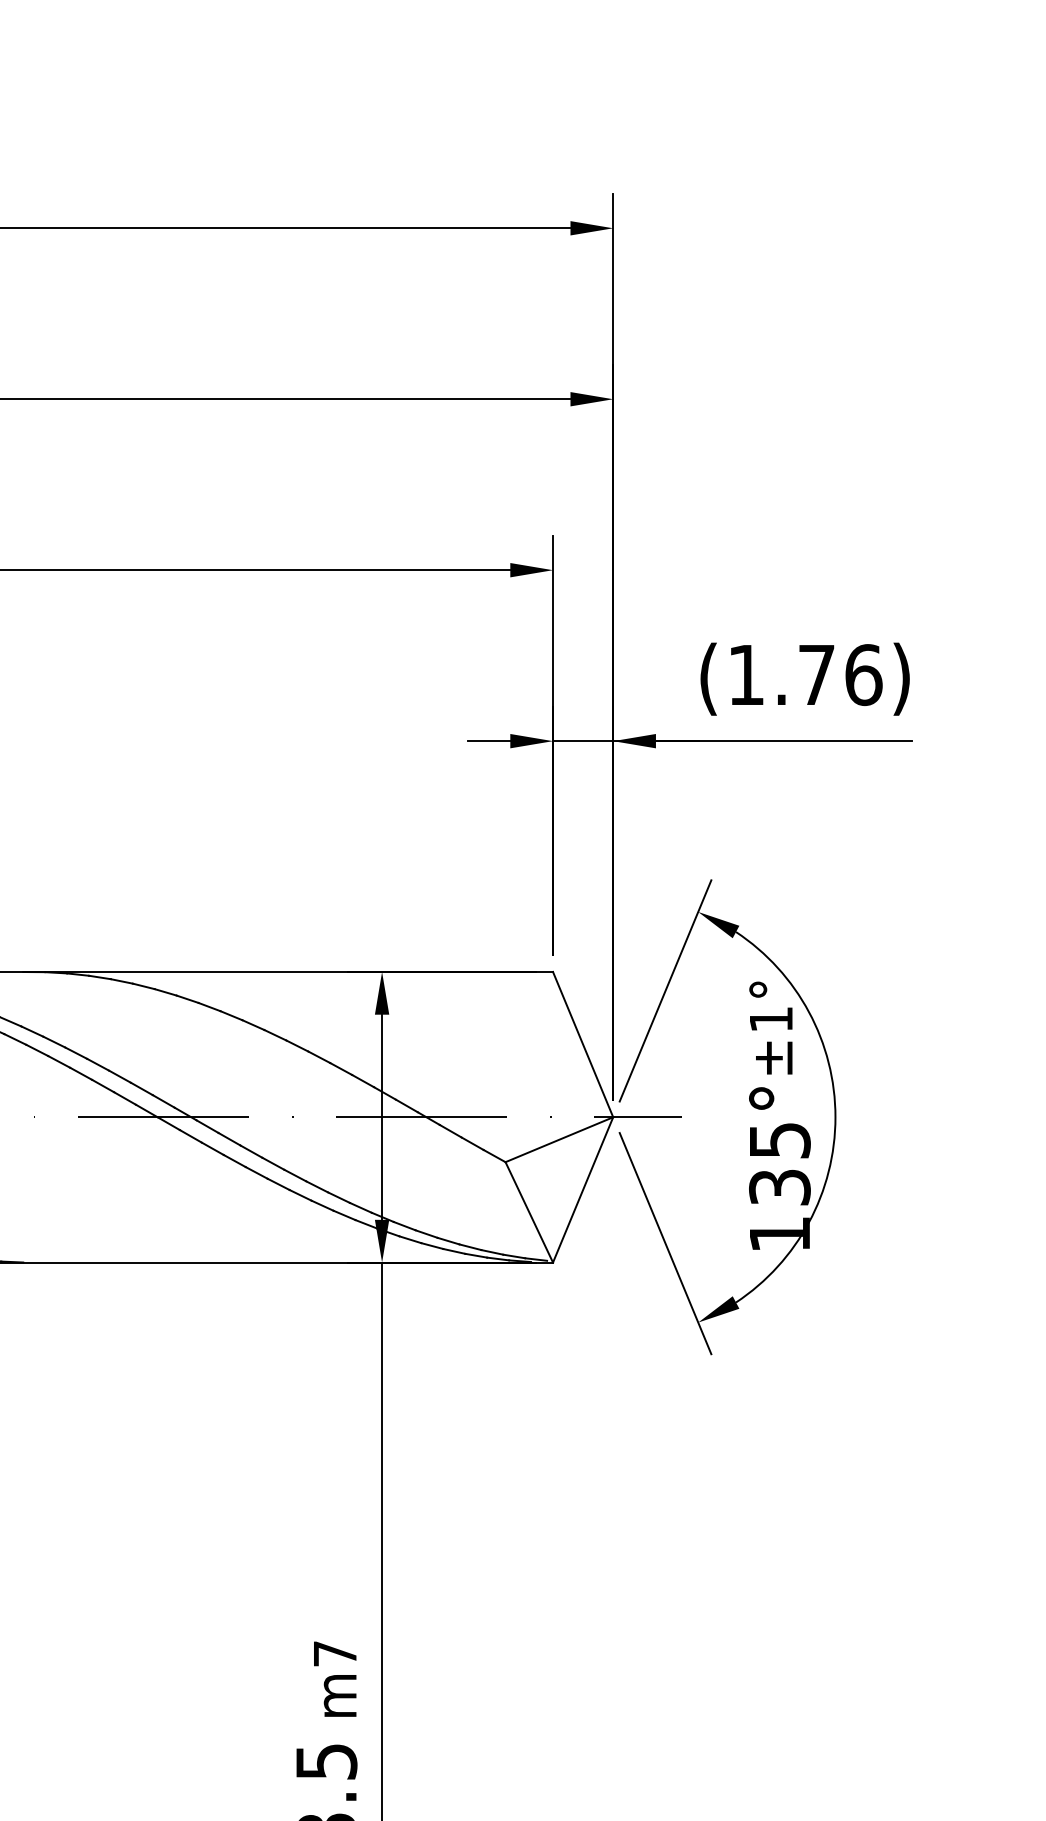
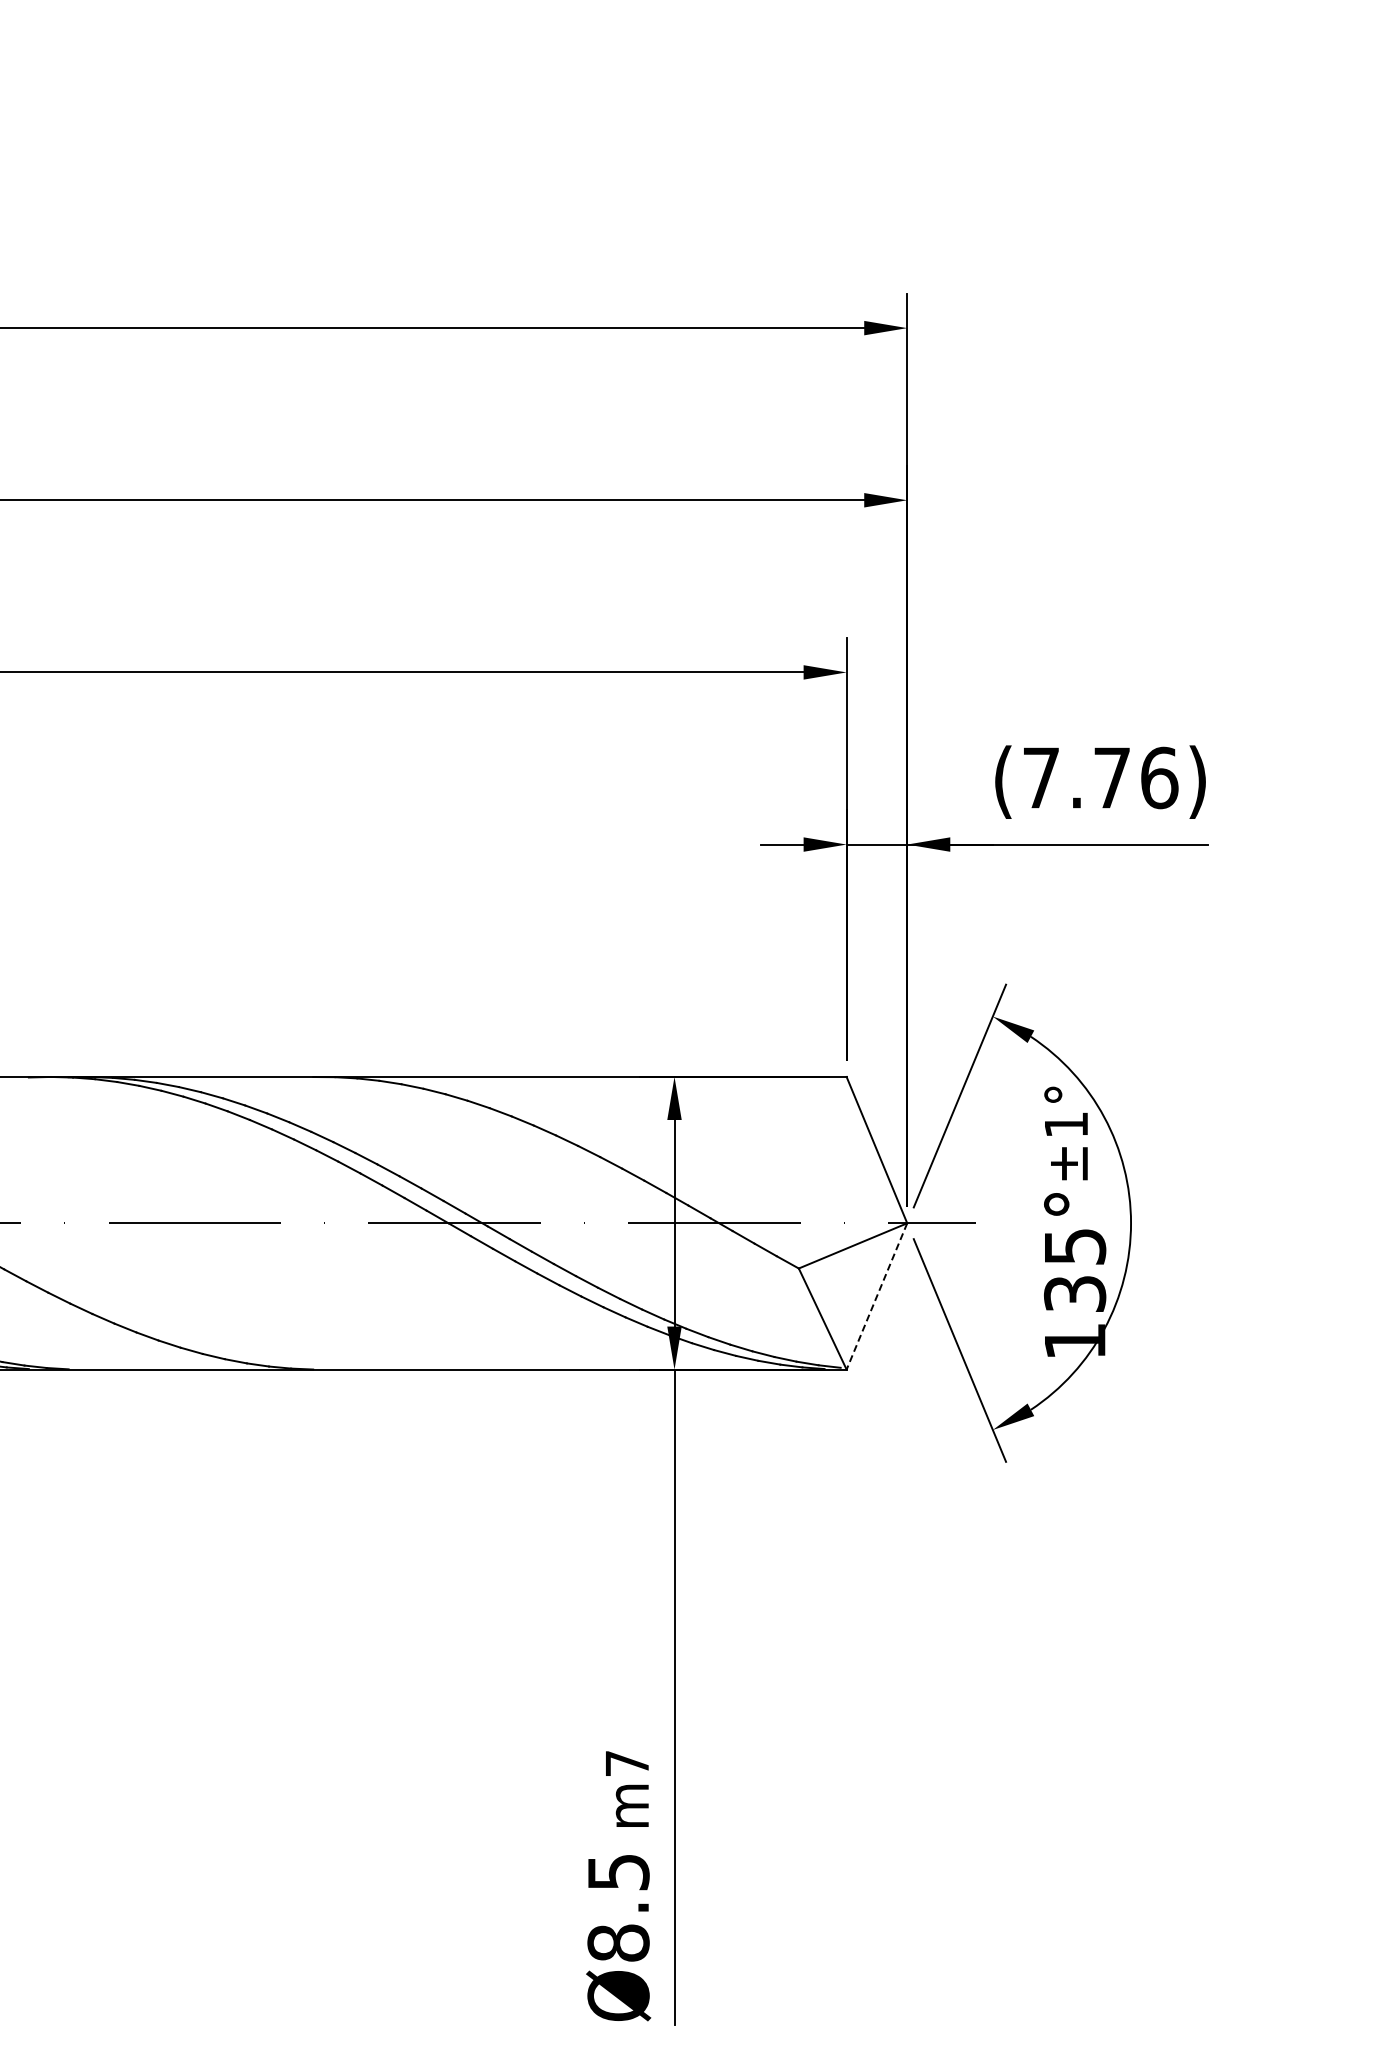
text: (746, 674) -> (1041, 777), (1.76) -> (7.76)
line: (582, 1189) -> (876, 1296), solid -> dashed

